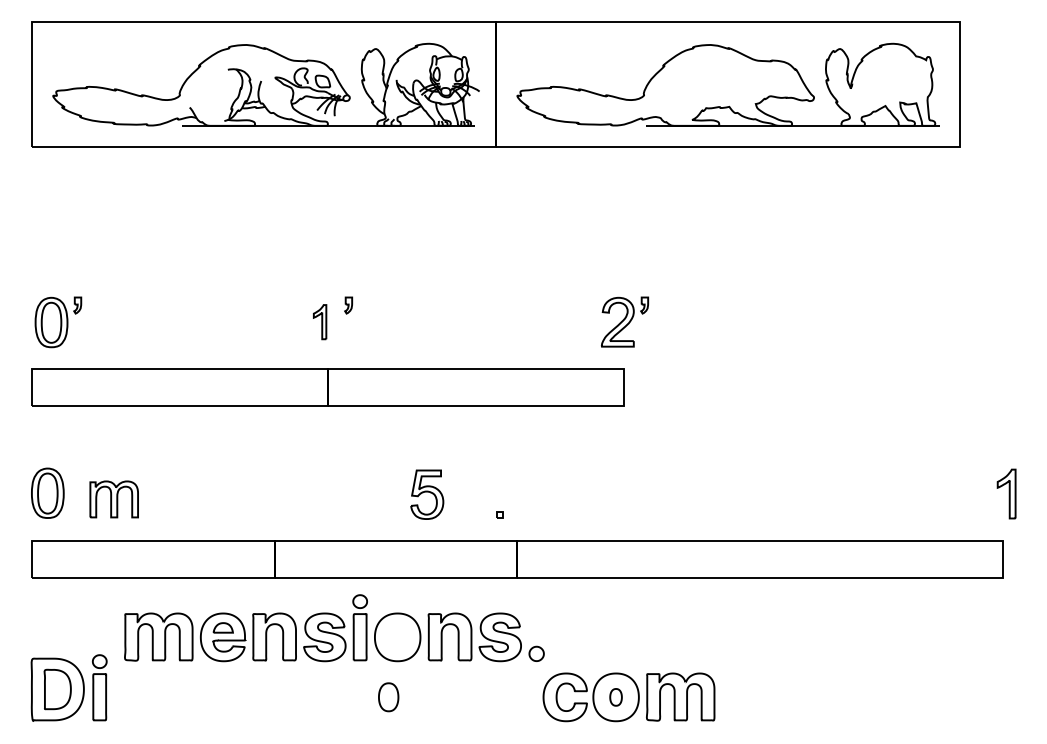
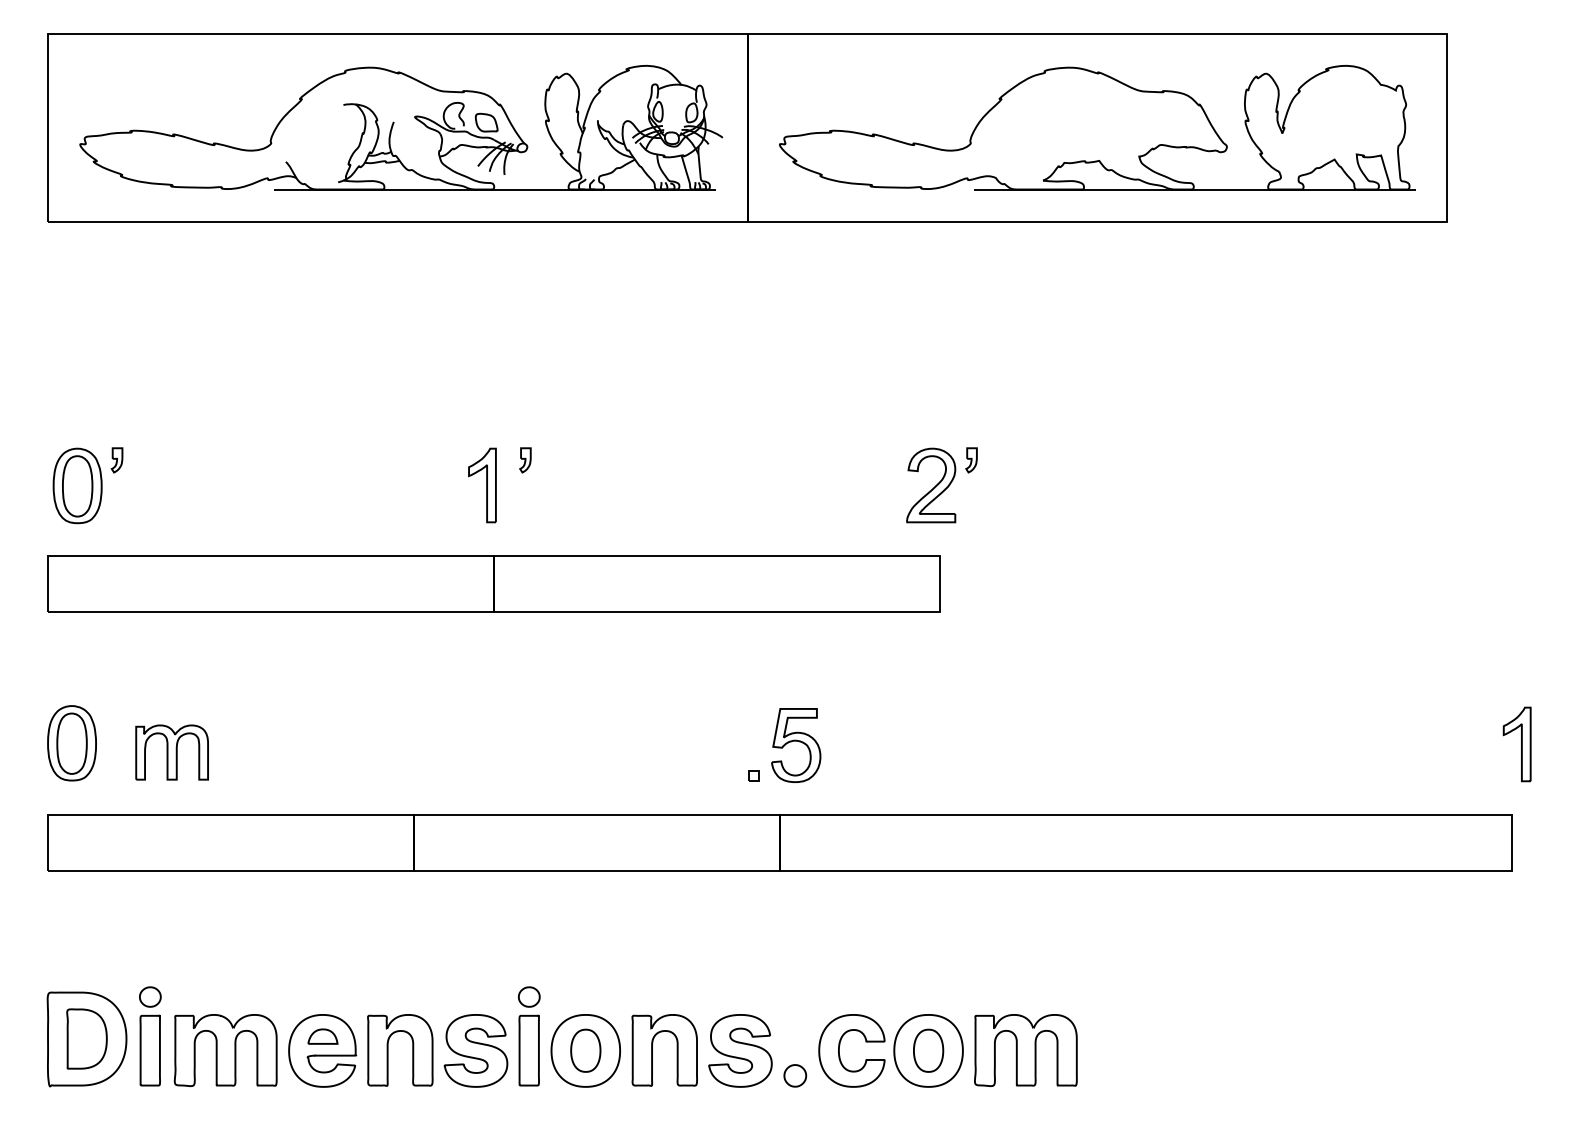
part: (319, 321) -> (481, 484), size x1.43
part: (427, 494) -> (796, 745), moved
part: (334, 628) -> (490, 1037), moved
part: (615, 697) -> (927, 1051), size x1.67

